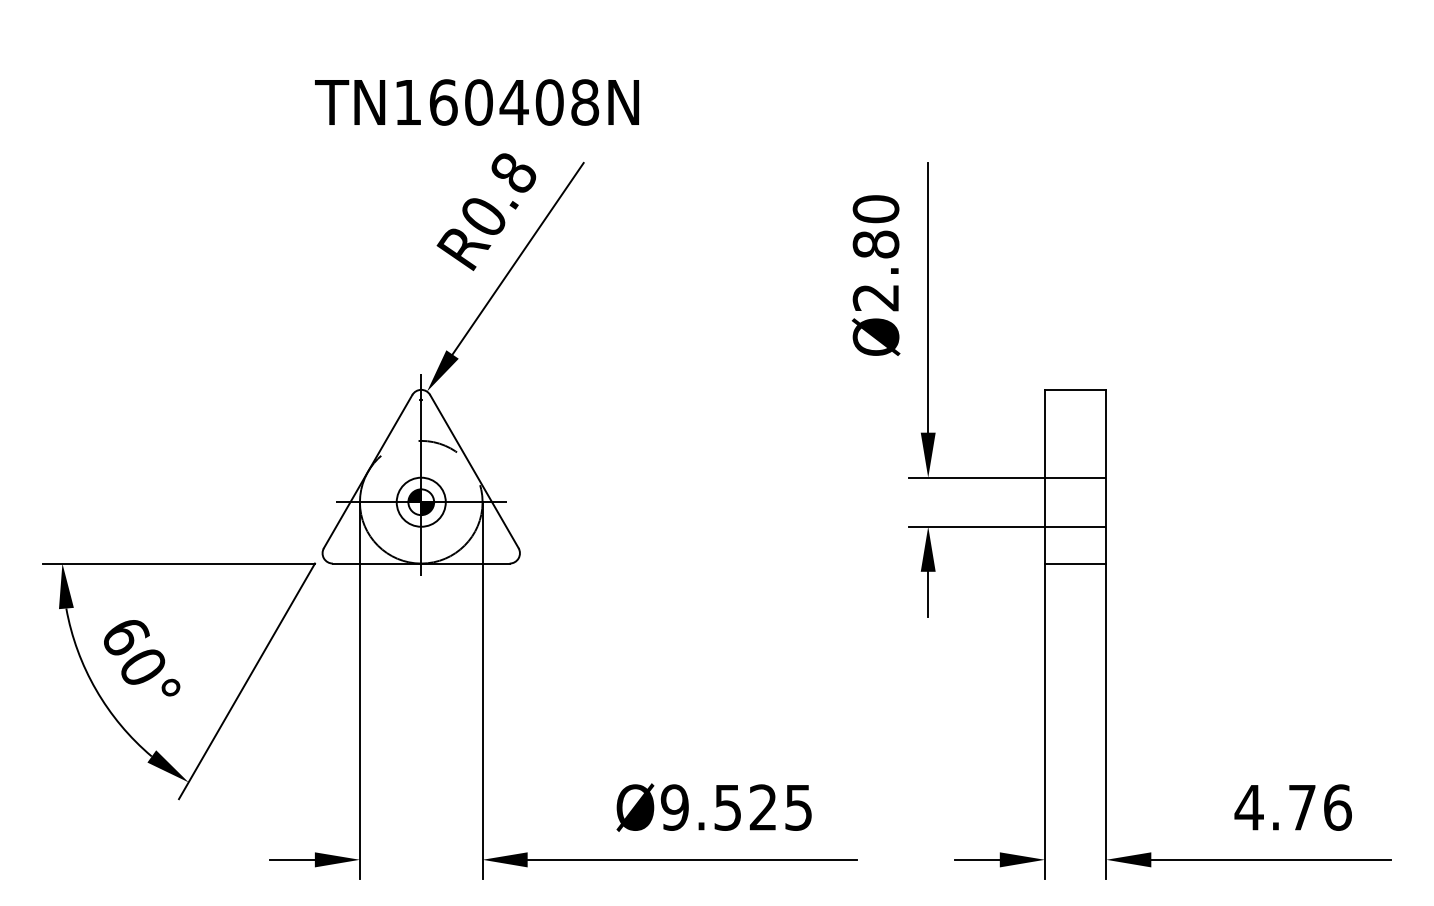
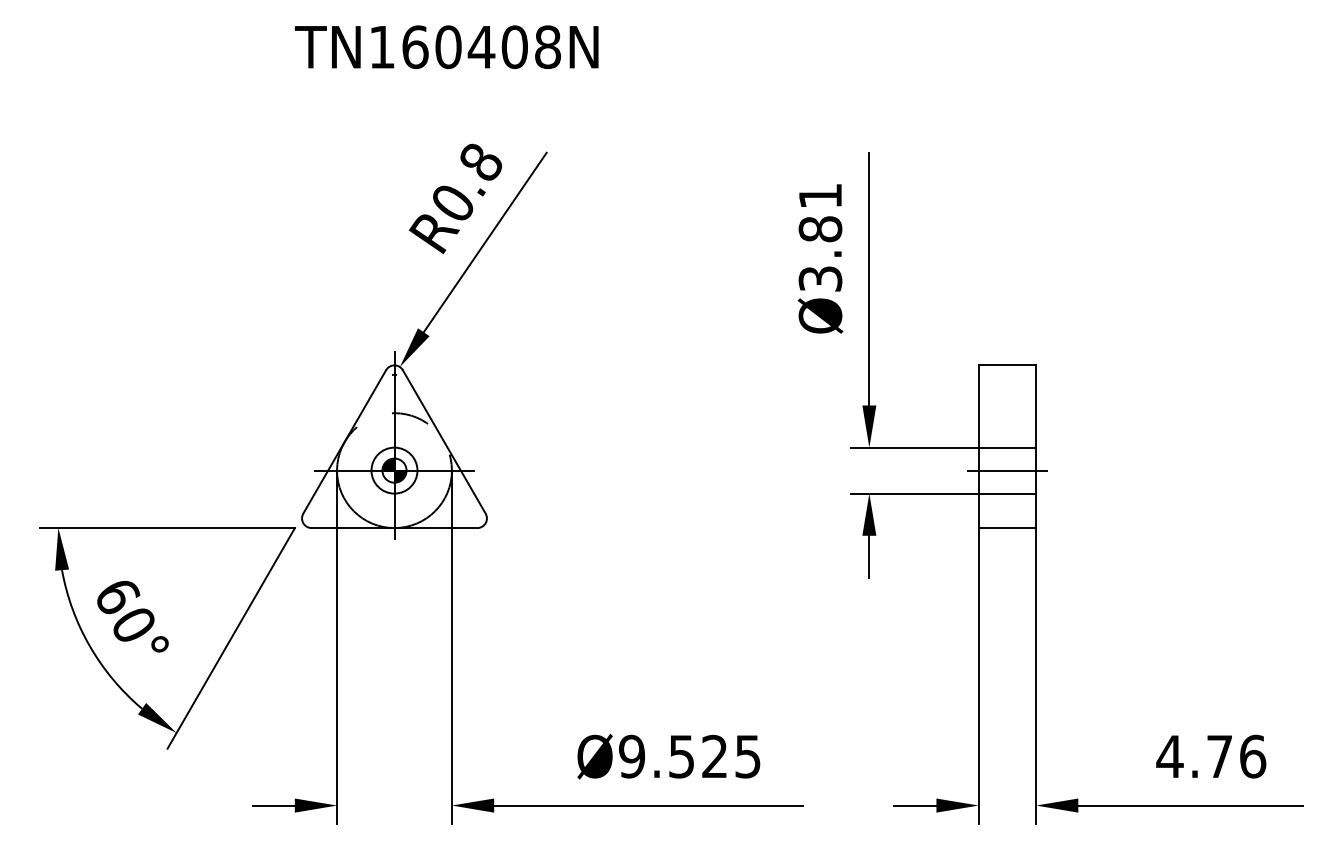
text: (476, 102) -> (446, 47), moved
text: (876, 253) -> (820, 237), Ø2.80 -> Ø3.81
line: (1075, 502) -> (1007, 470), added

